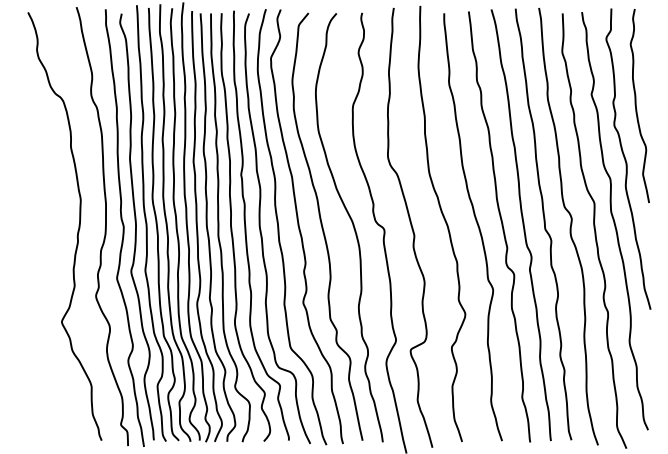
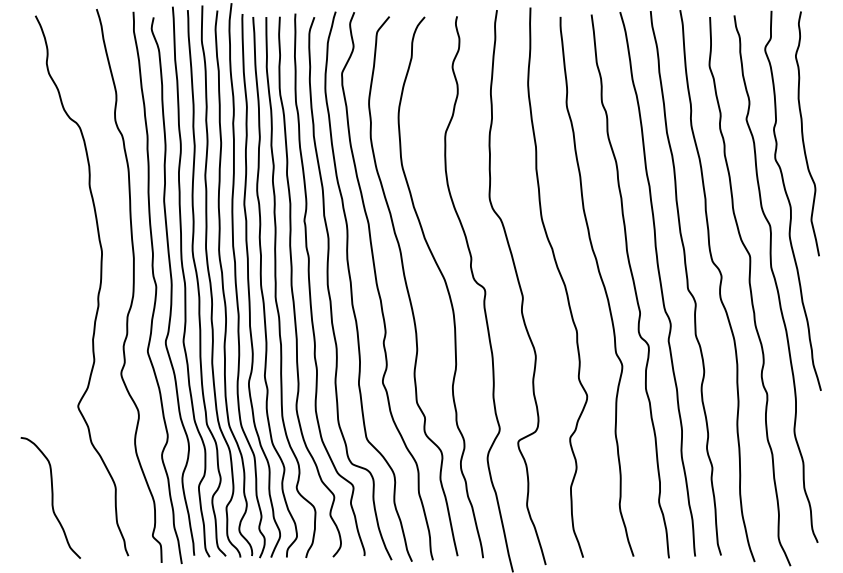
curve: (40, 394) -> (51, 497), added

